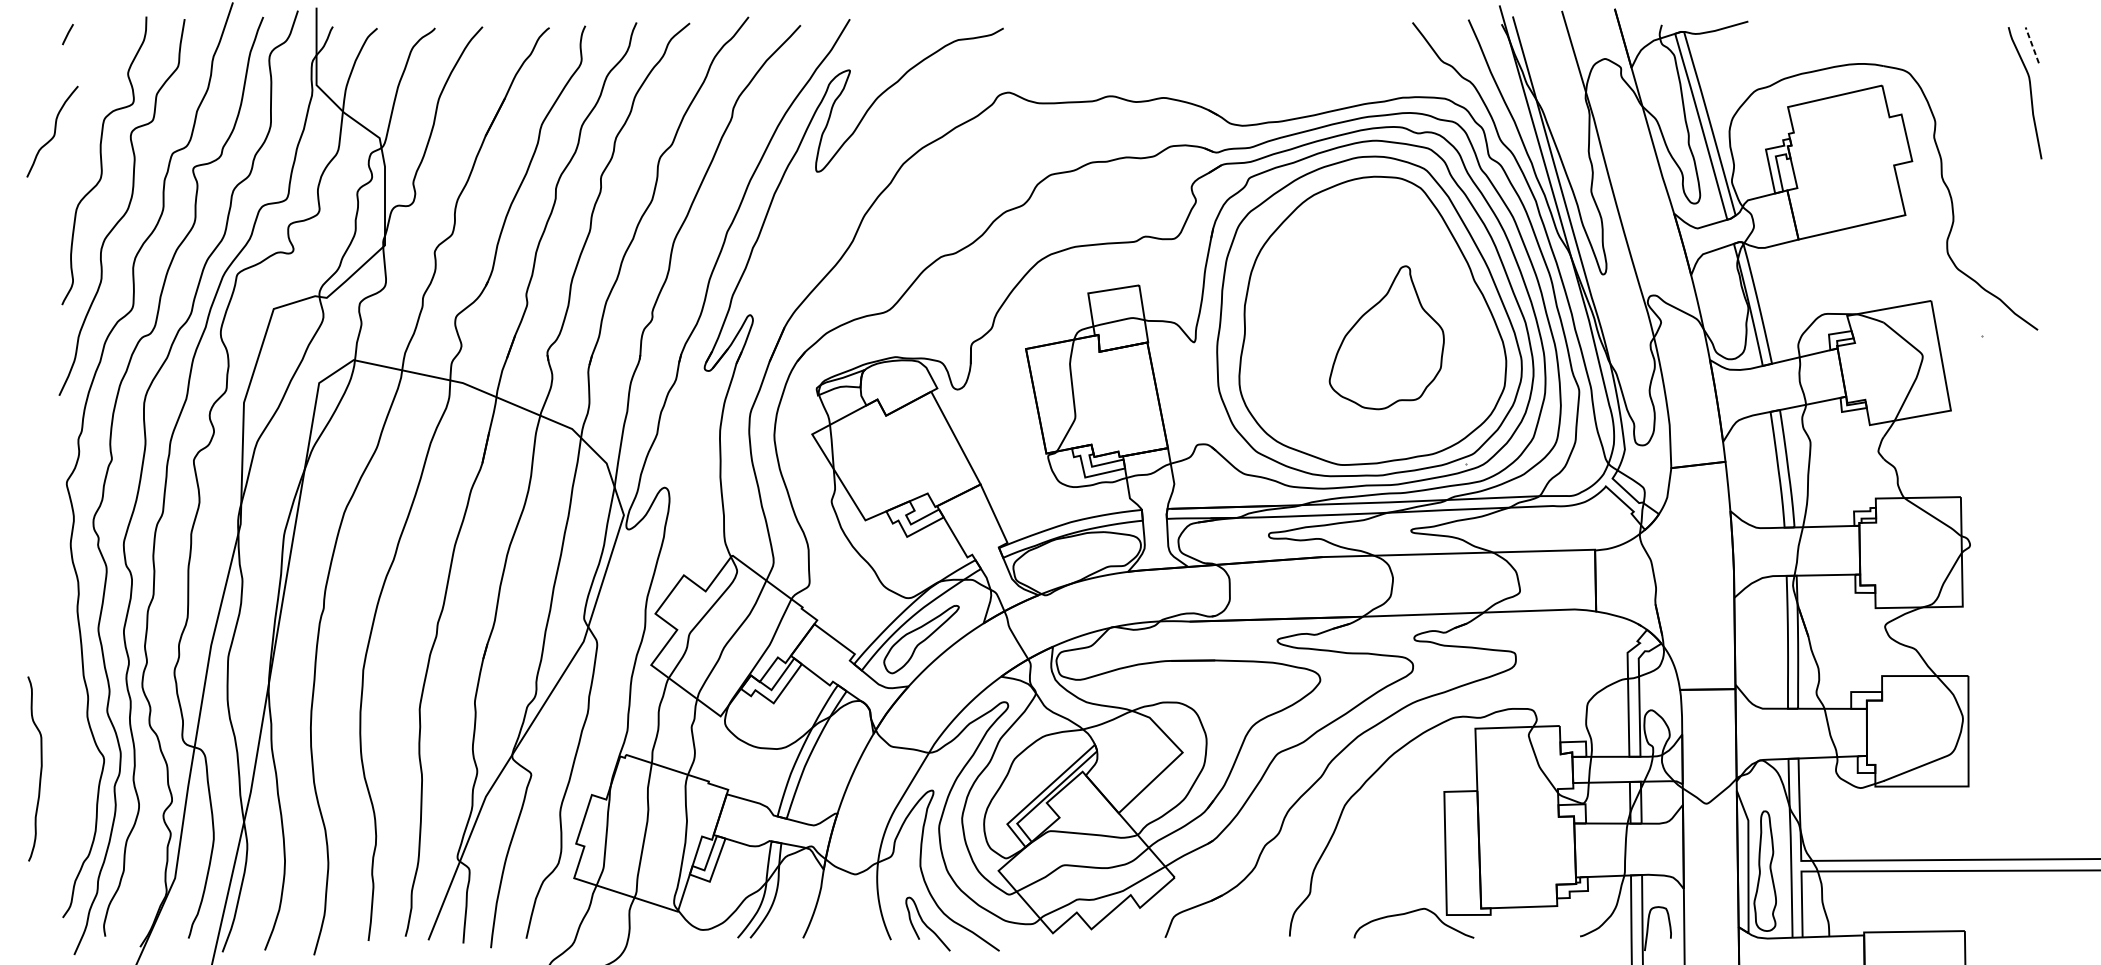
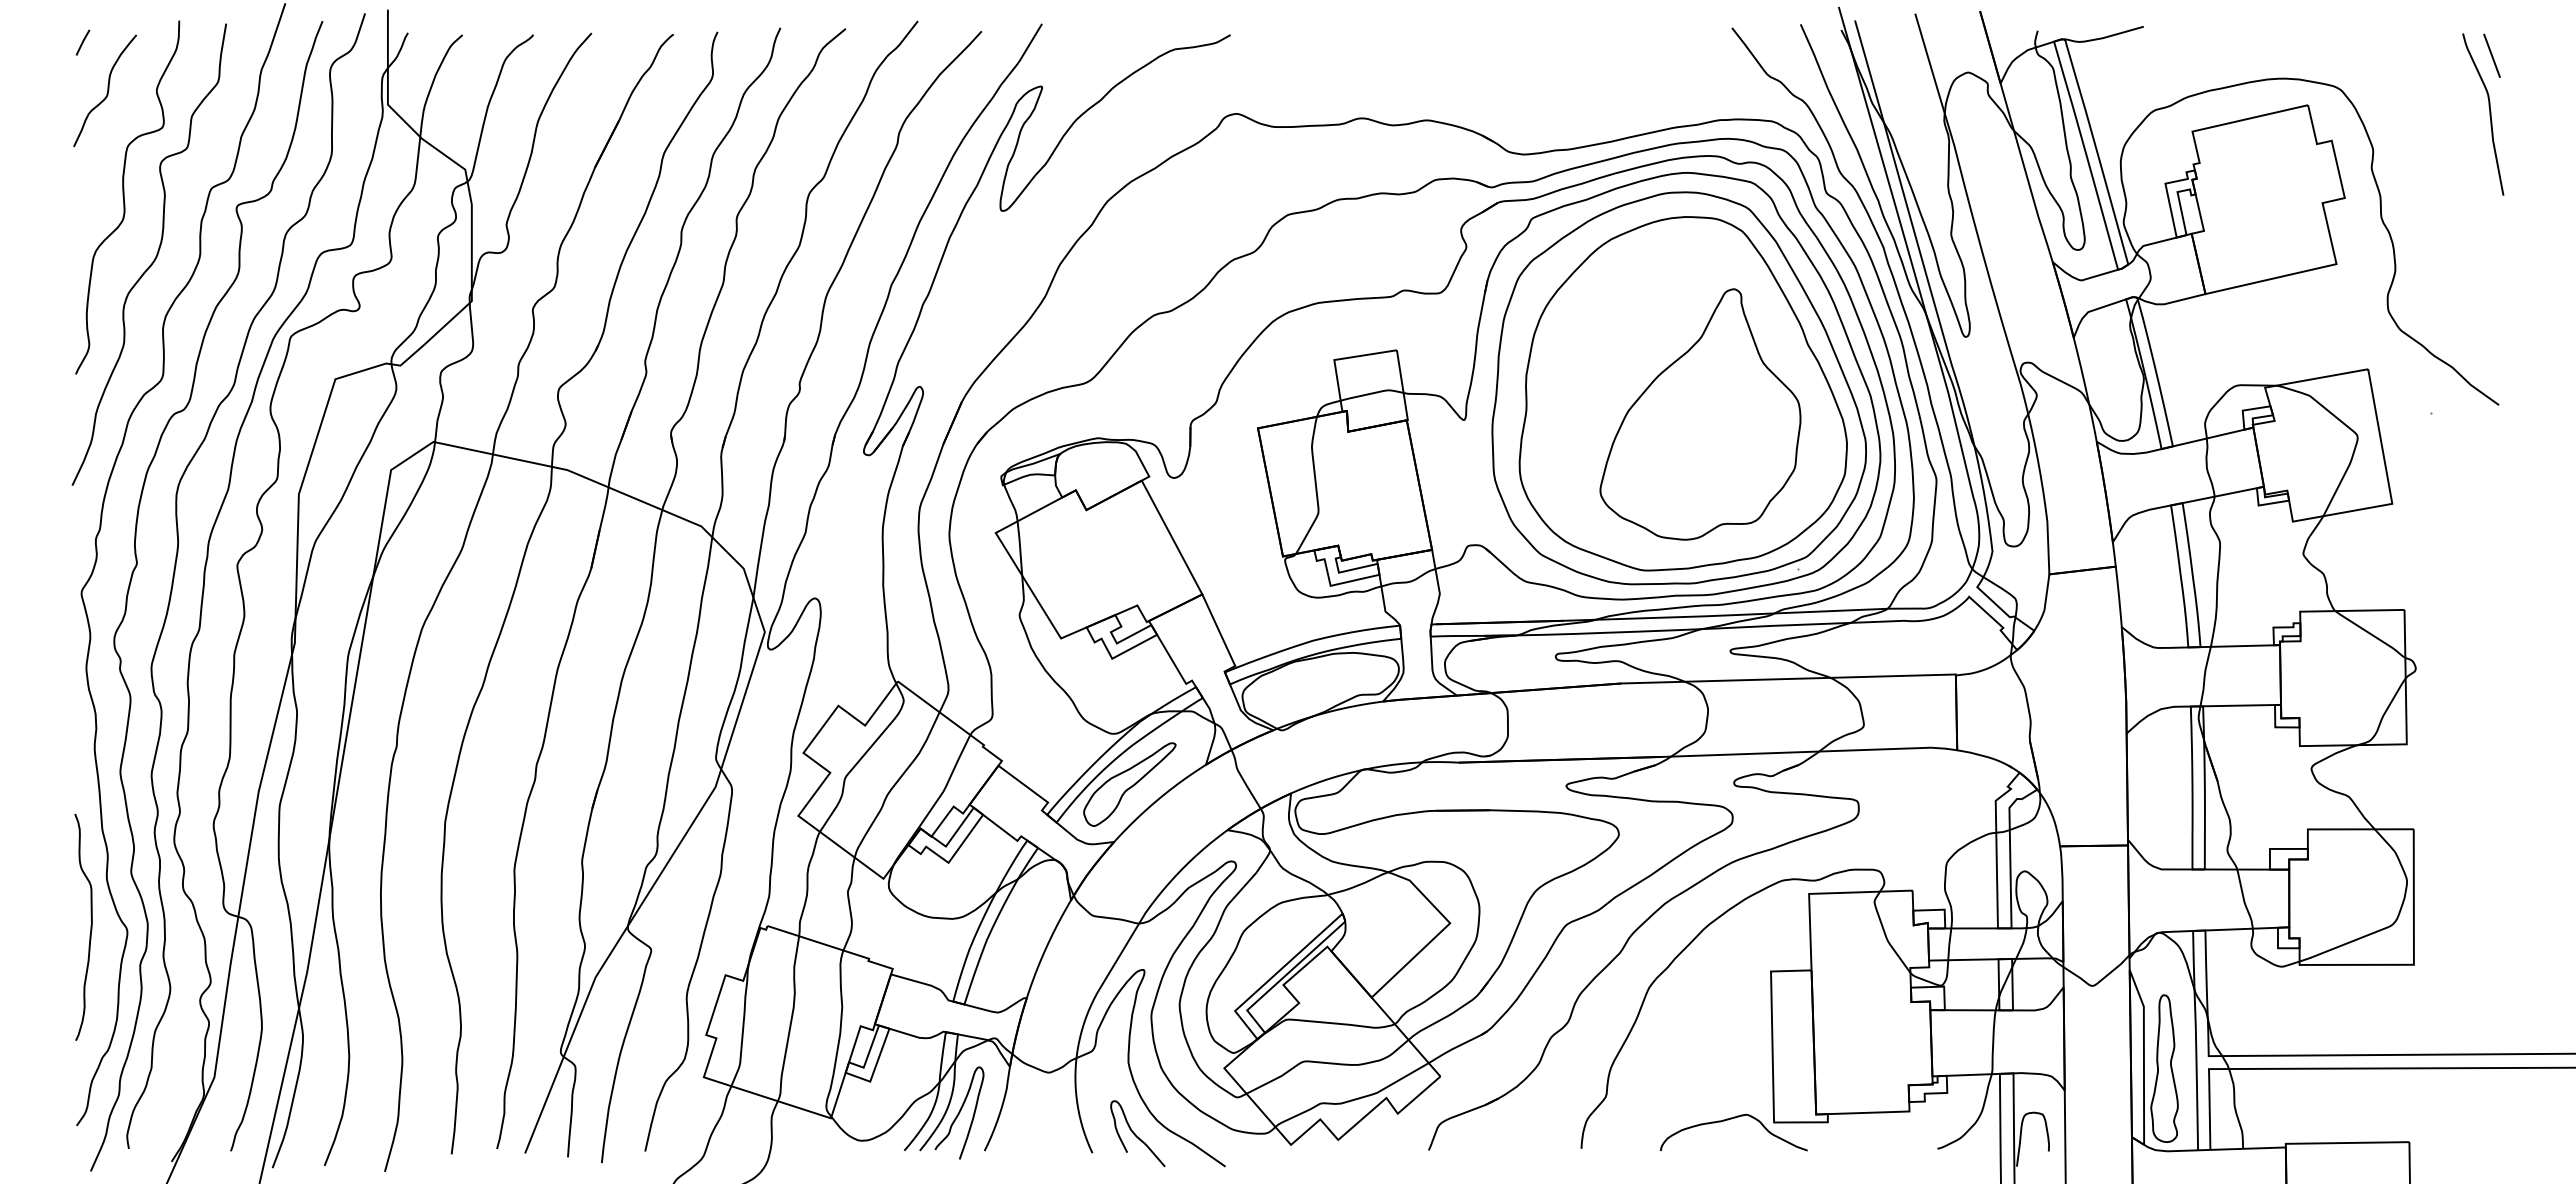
line: (2031, 45) -> (2491, 55), dashed -> solid
curve: (54, 131) -> (107, 90), moved
part: (1386, 337) -> (1700, 414), size x1.43
curve: (40, 768) -> (90, 926), moved
curve: (782, 906) -> (959, 1112), added

